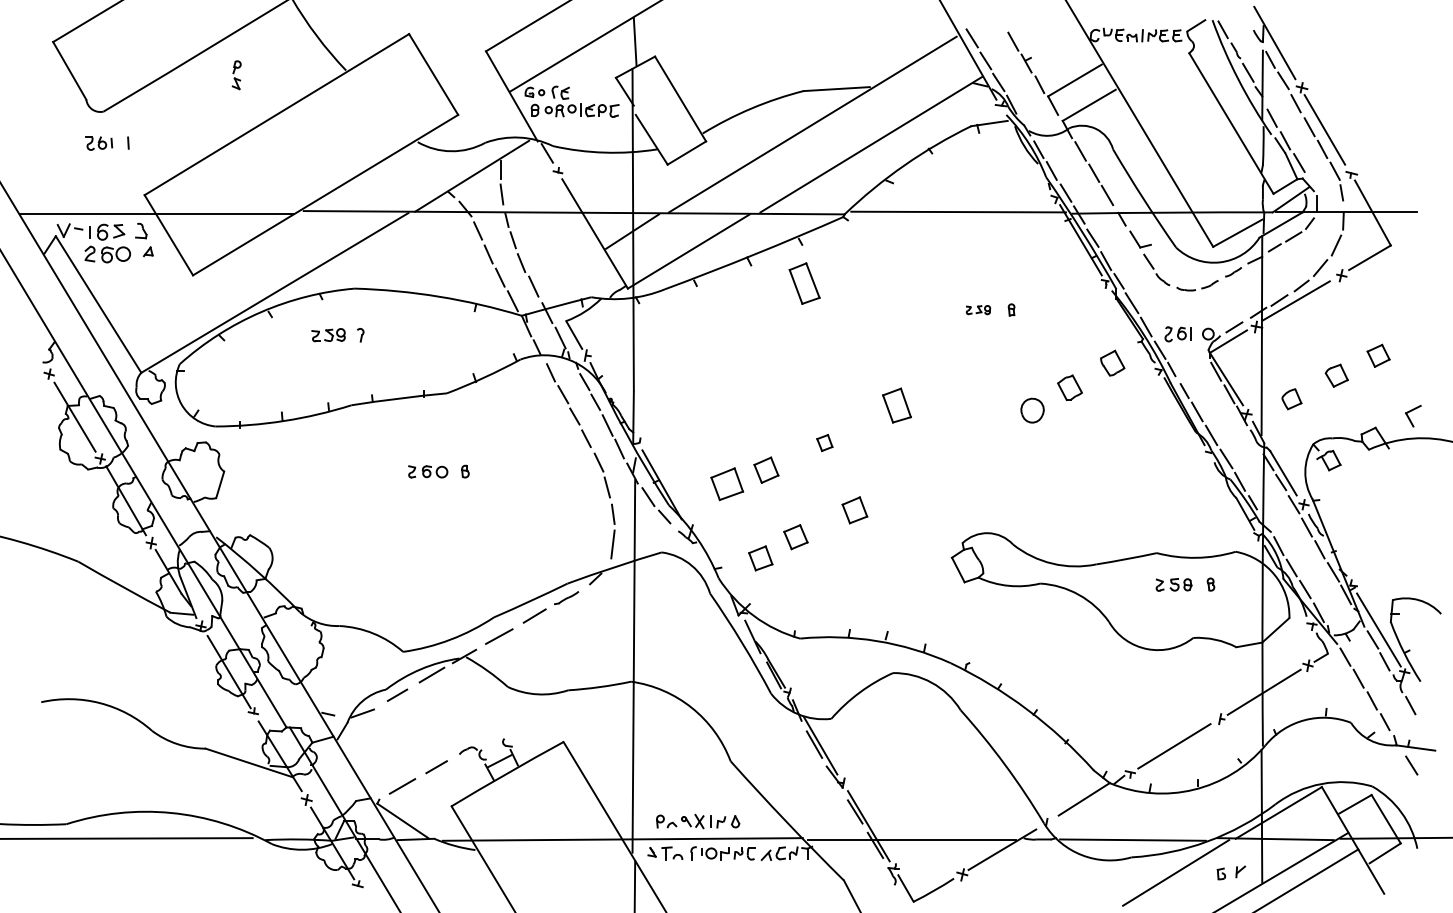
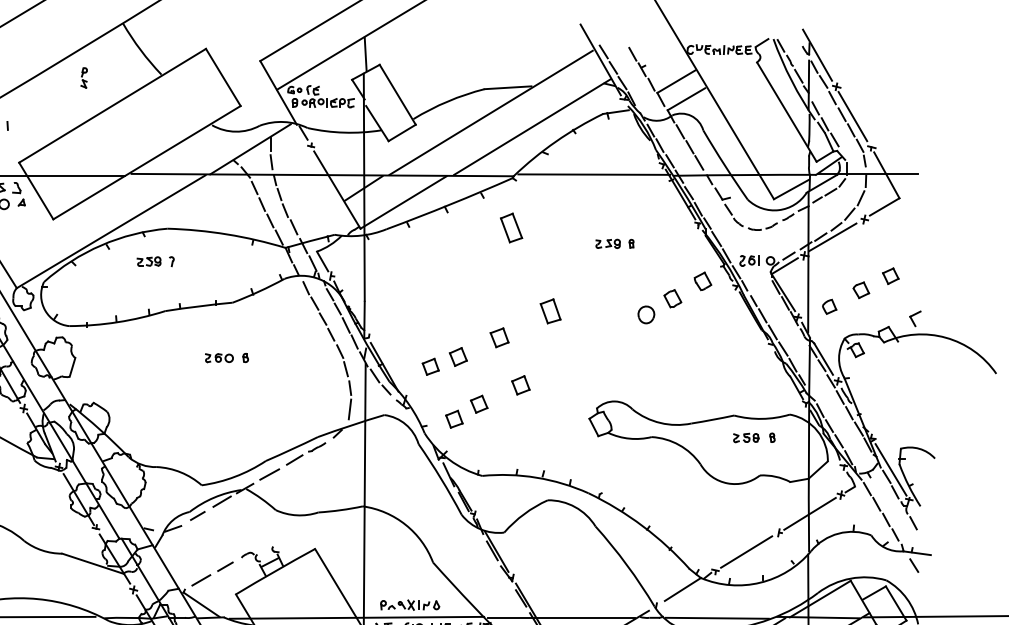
part: (804, 283) -> (511, 227), moved
part: (978, 309) -> (608, 243), size x1.43
part: (824, 442) -> (499, 337), size x1.67
part: (727, 483) -> (430, 366), size x0.71

